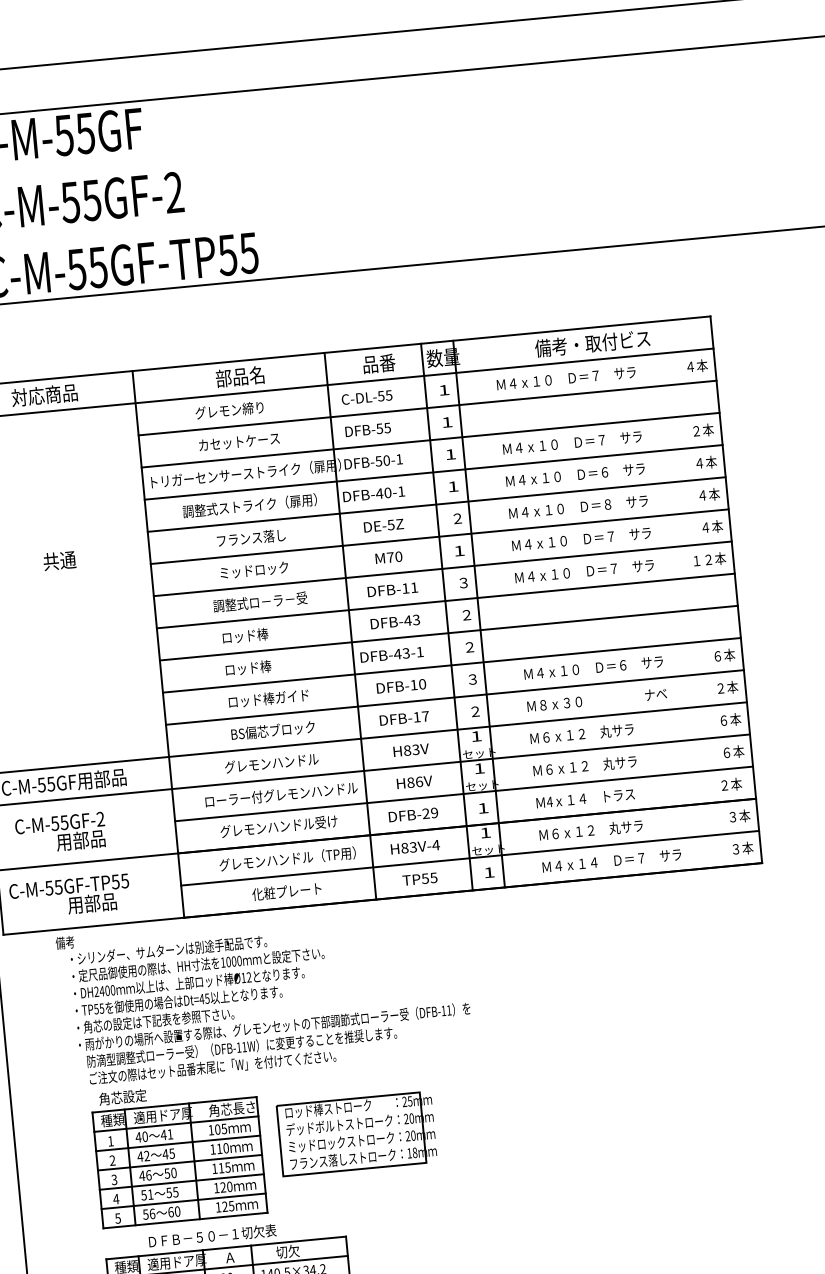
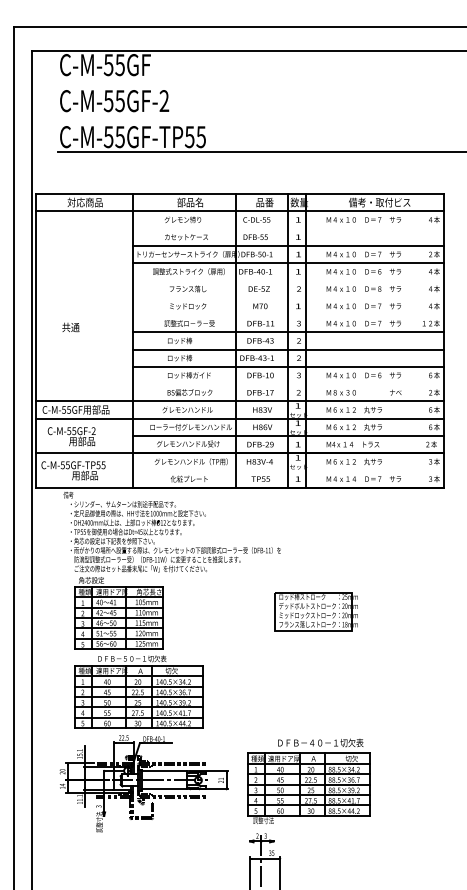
line: (427, 407) -> (288, 228), removed
line: (436, 504) -> (288, 280), removed
line: (439, 536) -> (288, 297), removed
text: (58, 561) -> (70, 327), moved
line: (442, 569) -> (288, 315), removed
line: (454, 698) -> (288, 384), removed
line: (470, 858) -> (288, 470), removed
part: (355, 1133) -> (315, 611), moved

